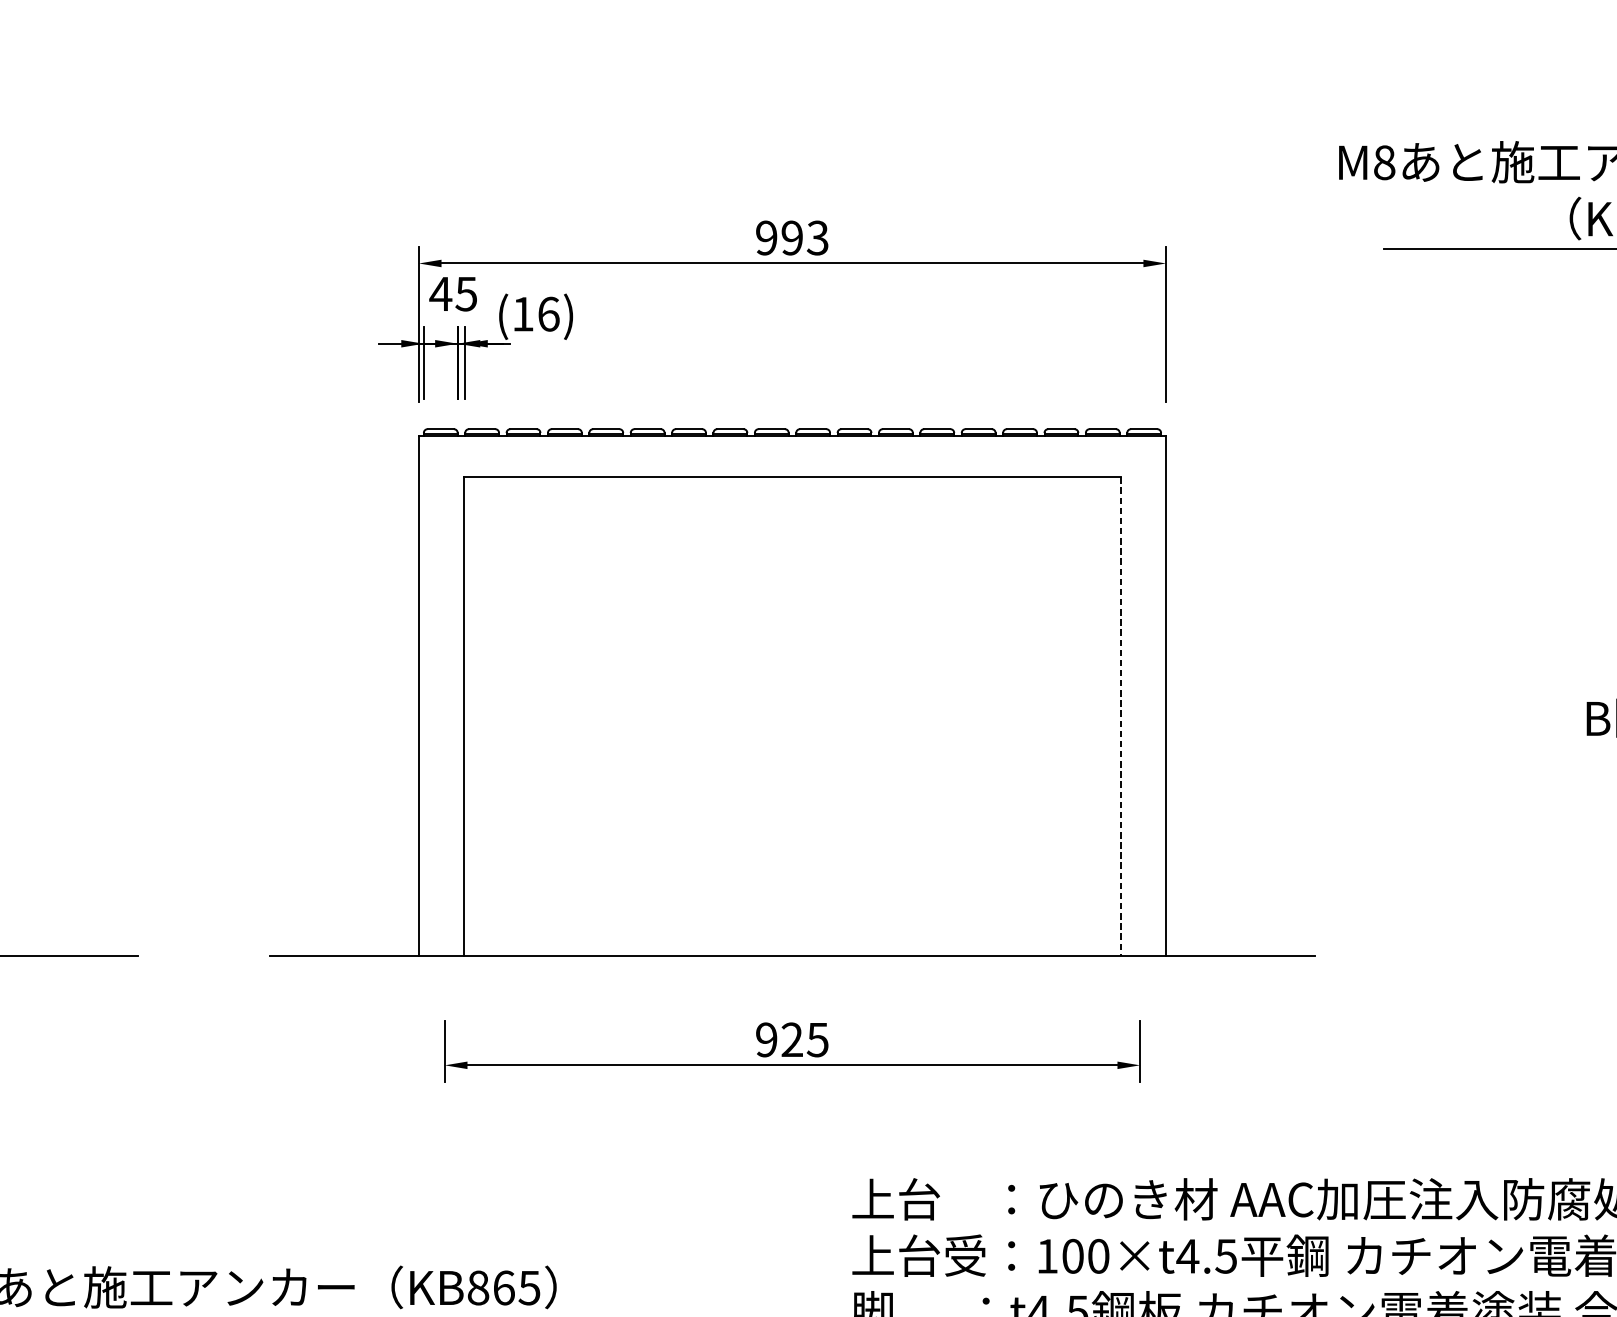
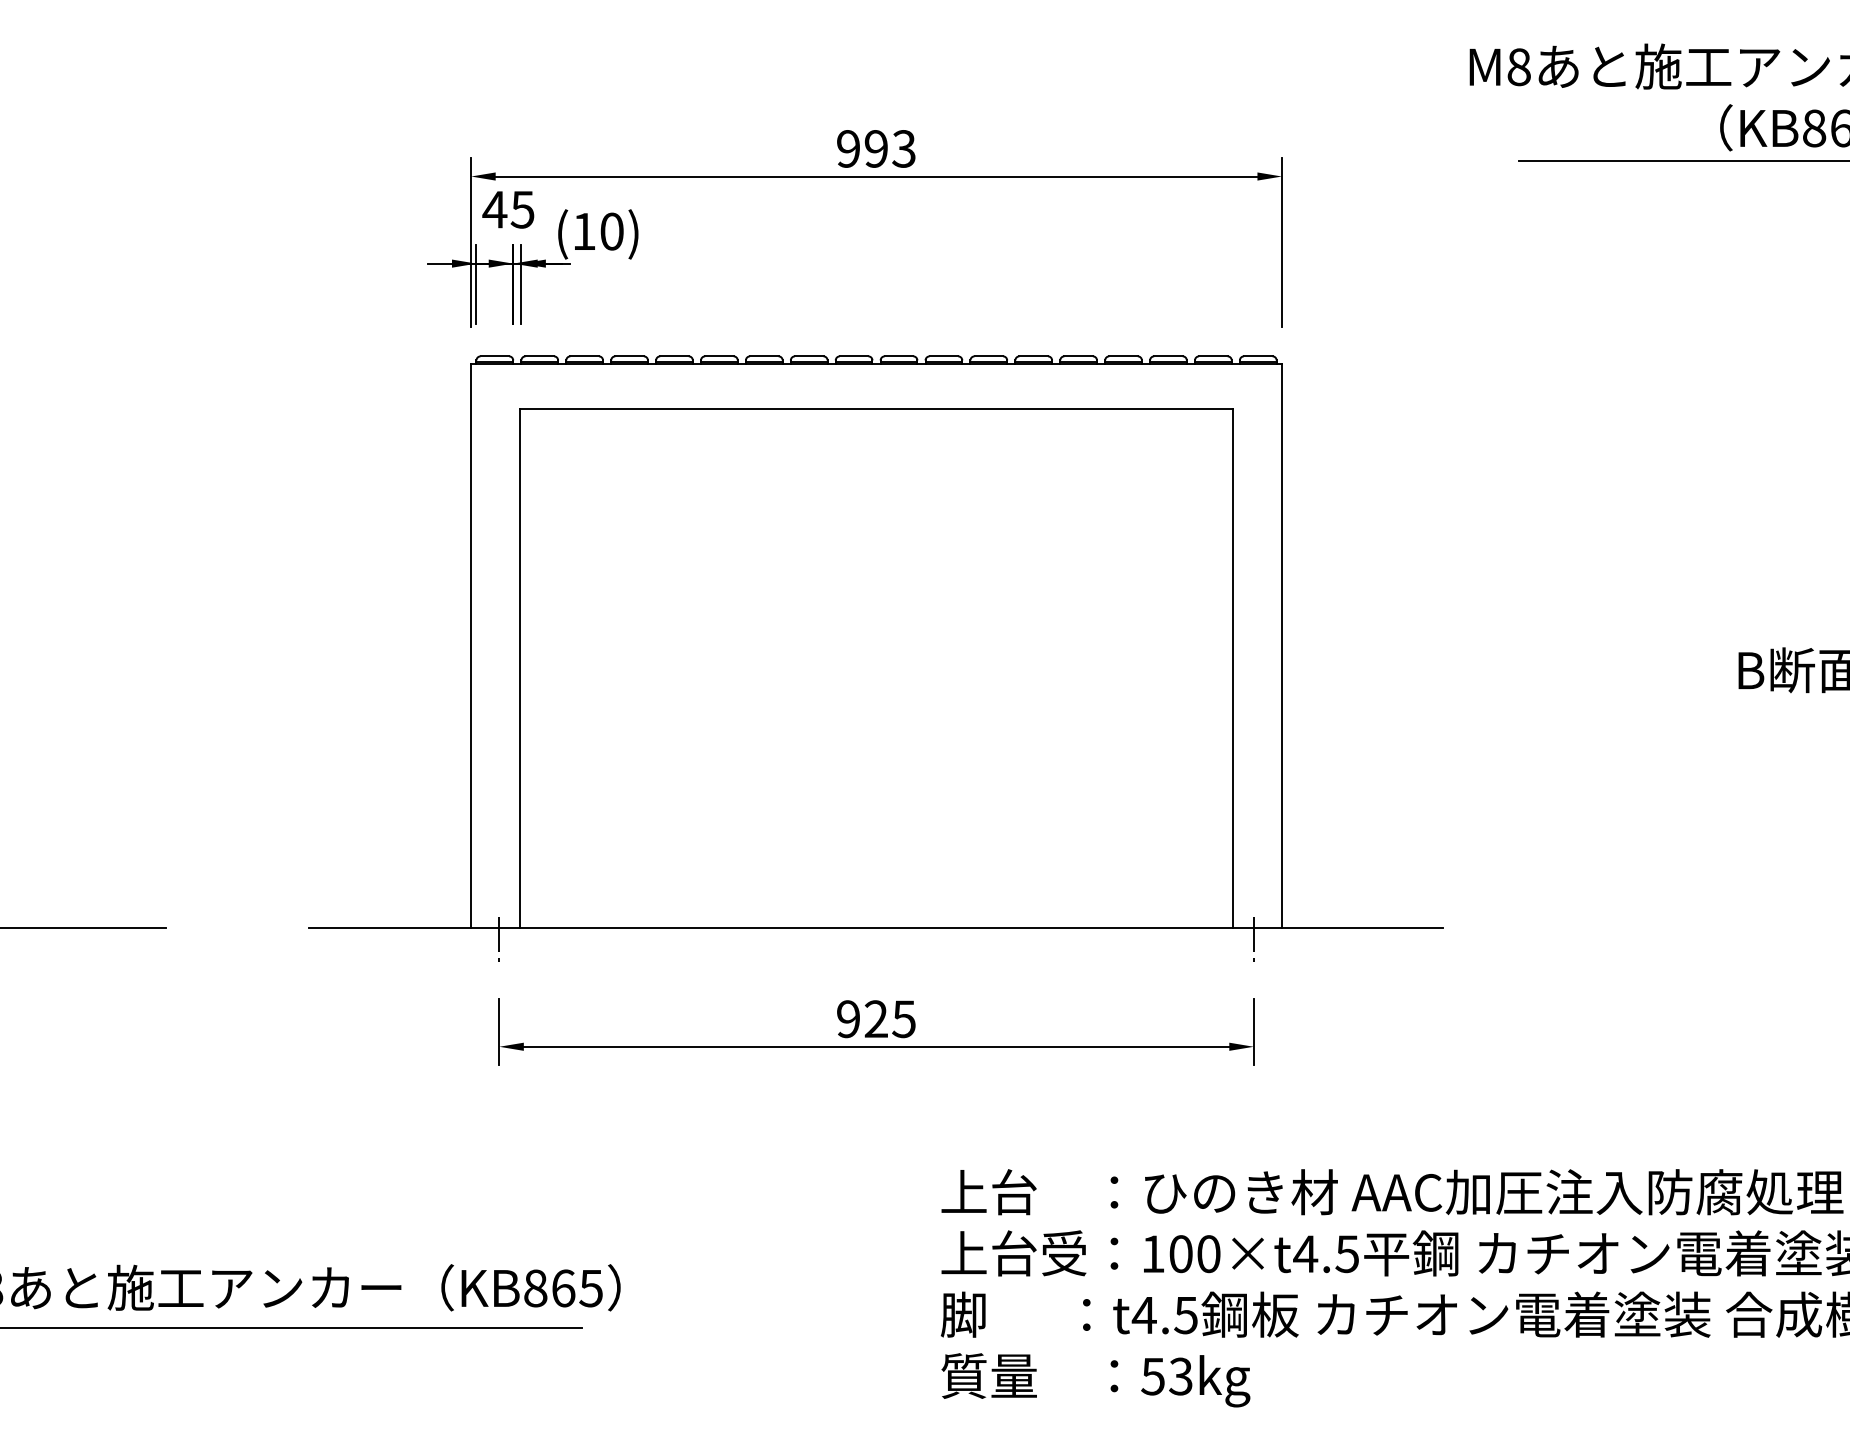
text: (548, 314) -> (611, 231), (16) -> (10)
line: (1120, 716) -> (1232, 668), dashed -> solid
line: (445, 966) -> (499, 939), added
line: (1139, 966) -> (1253, 939), added

